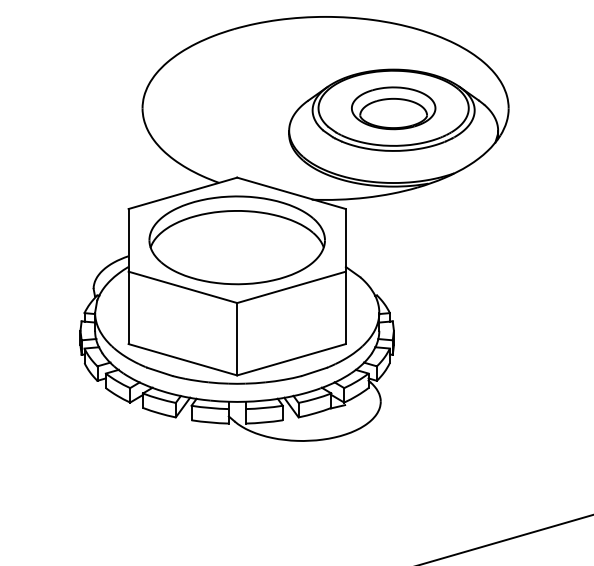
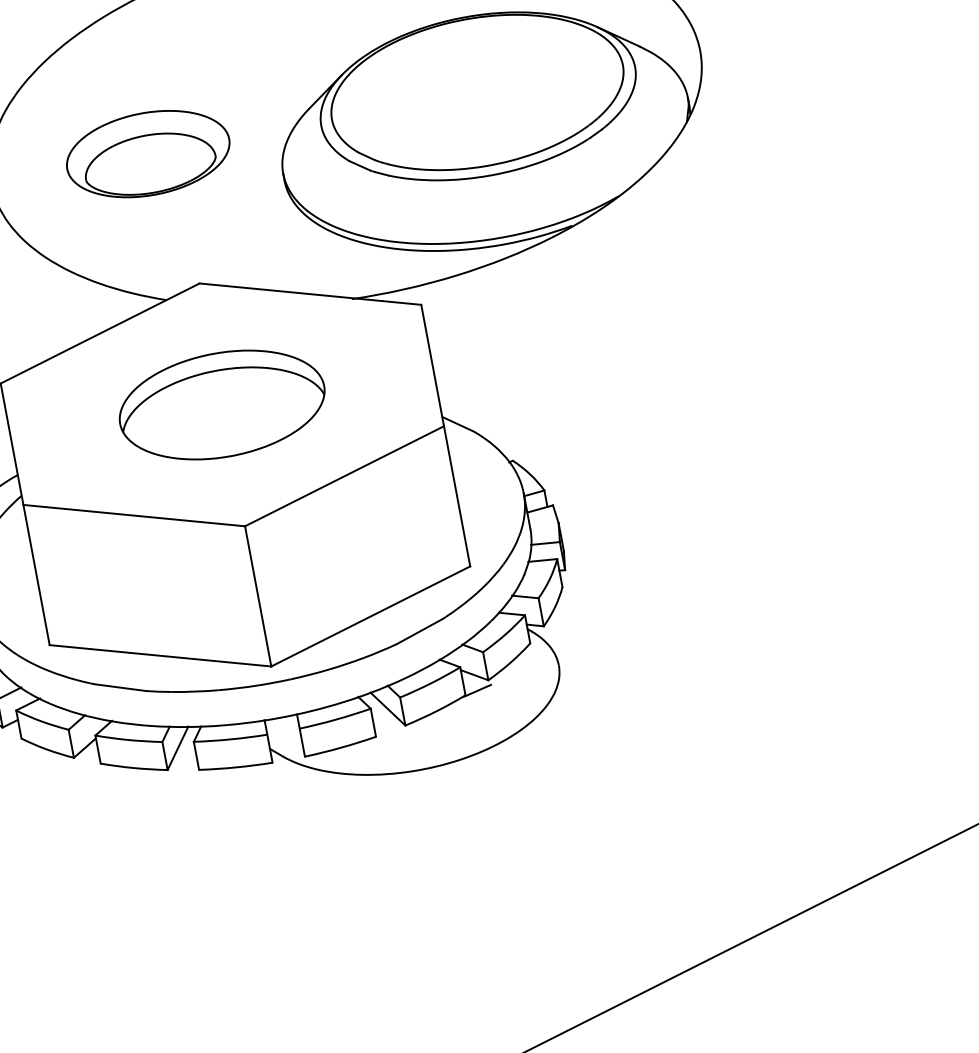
part: (393, 108) -> (148, 154), moved
part: (236, 240) -> (221, 405), size x0.6

